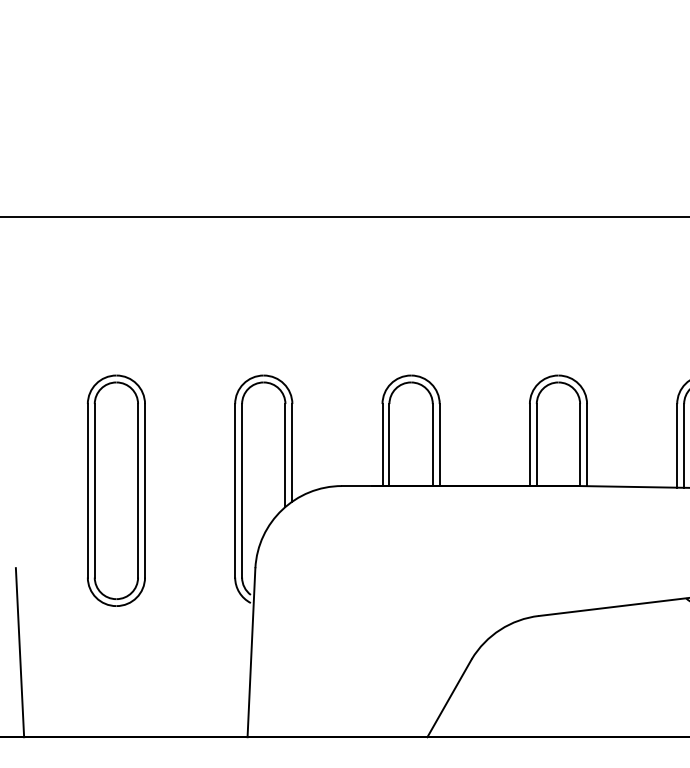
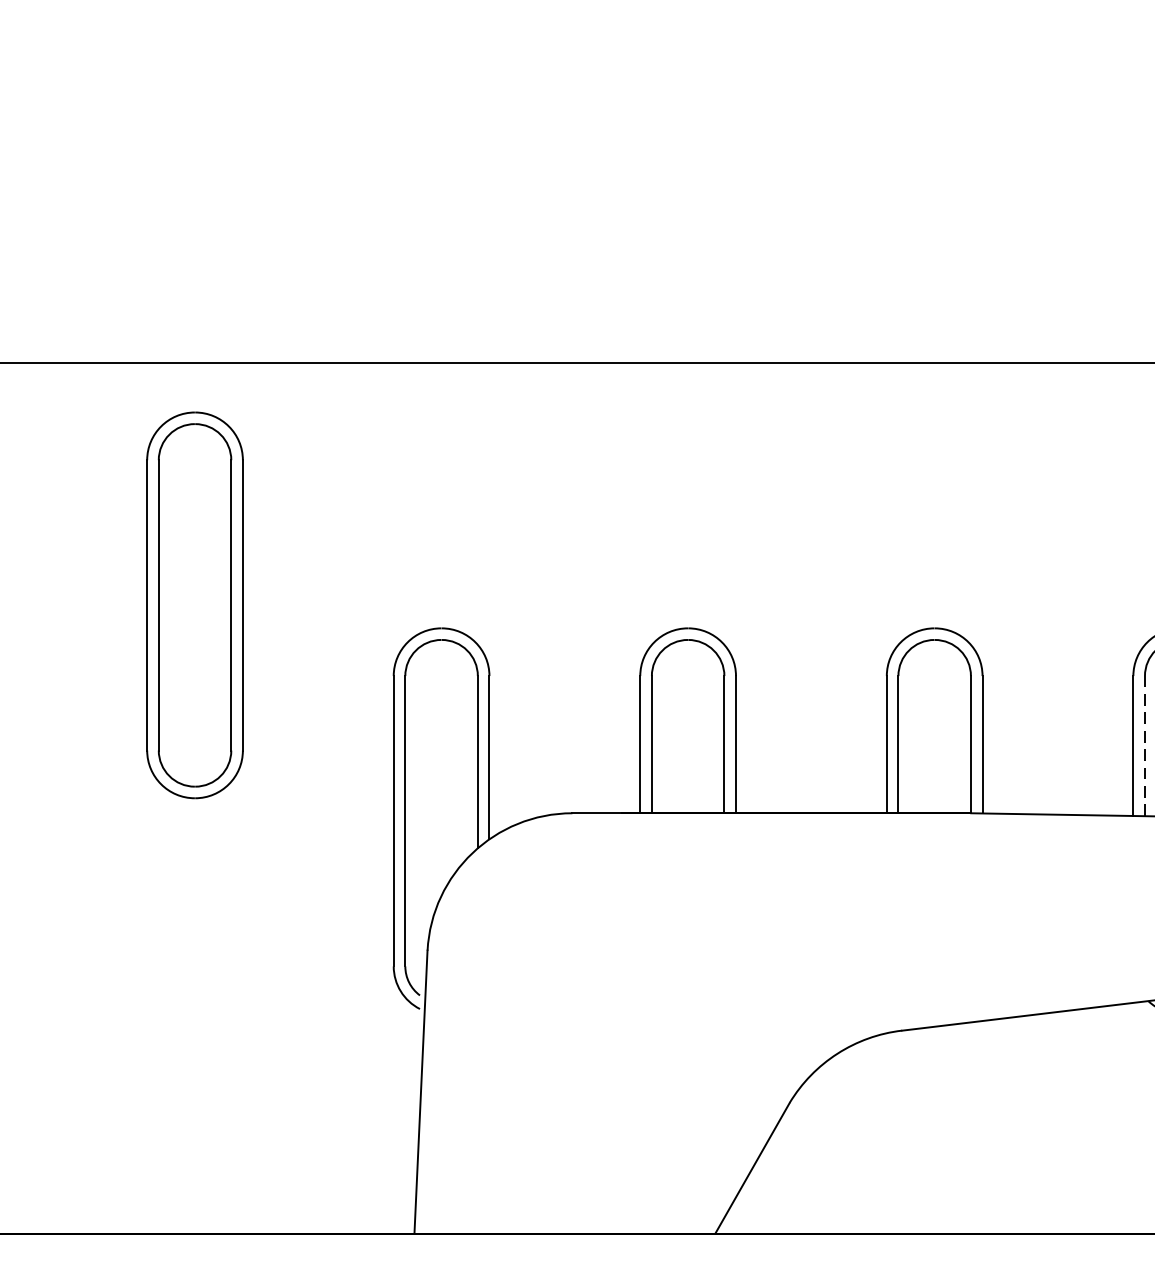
line: (684, 445) -> (1145, 745), solid -> dashed
part: (116, 490) -> (195, 604), moved
line: (19, 652) -> (32, 1091), removed

